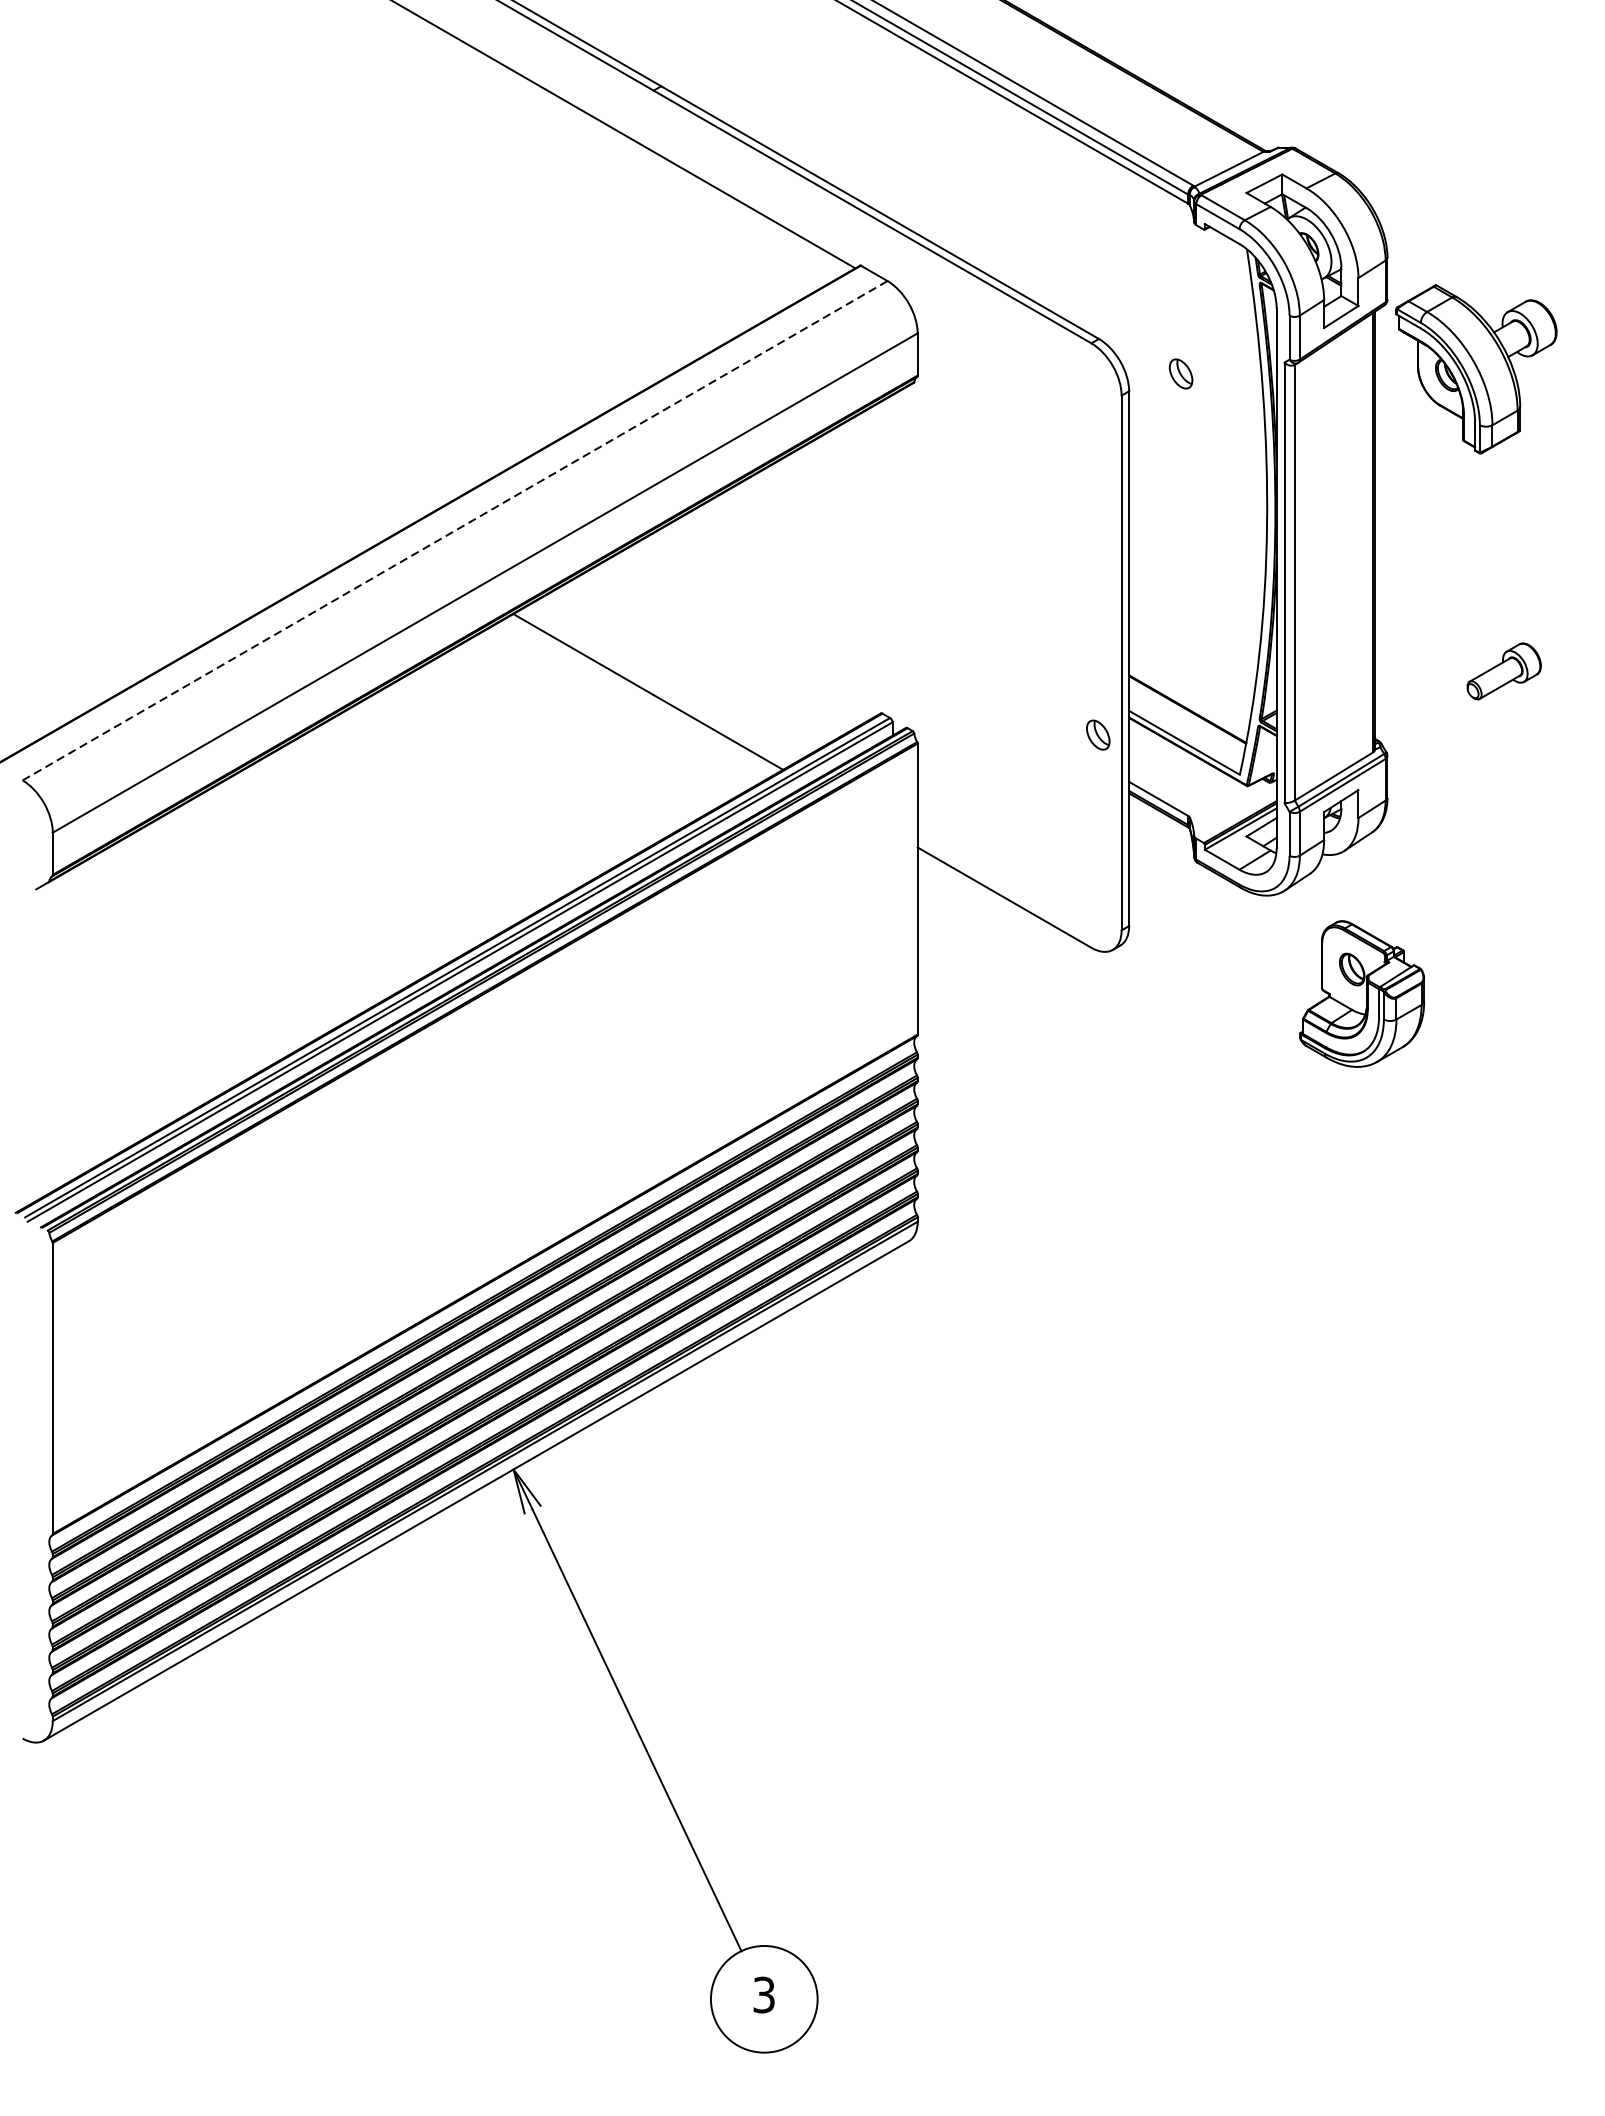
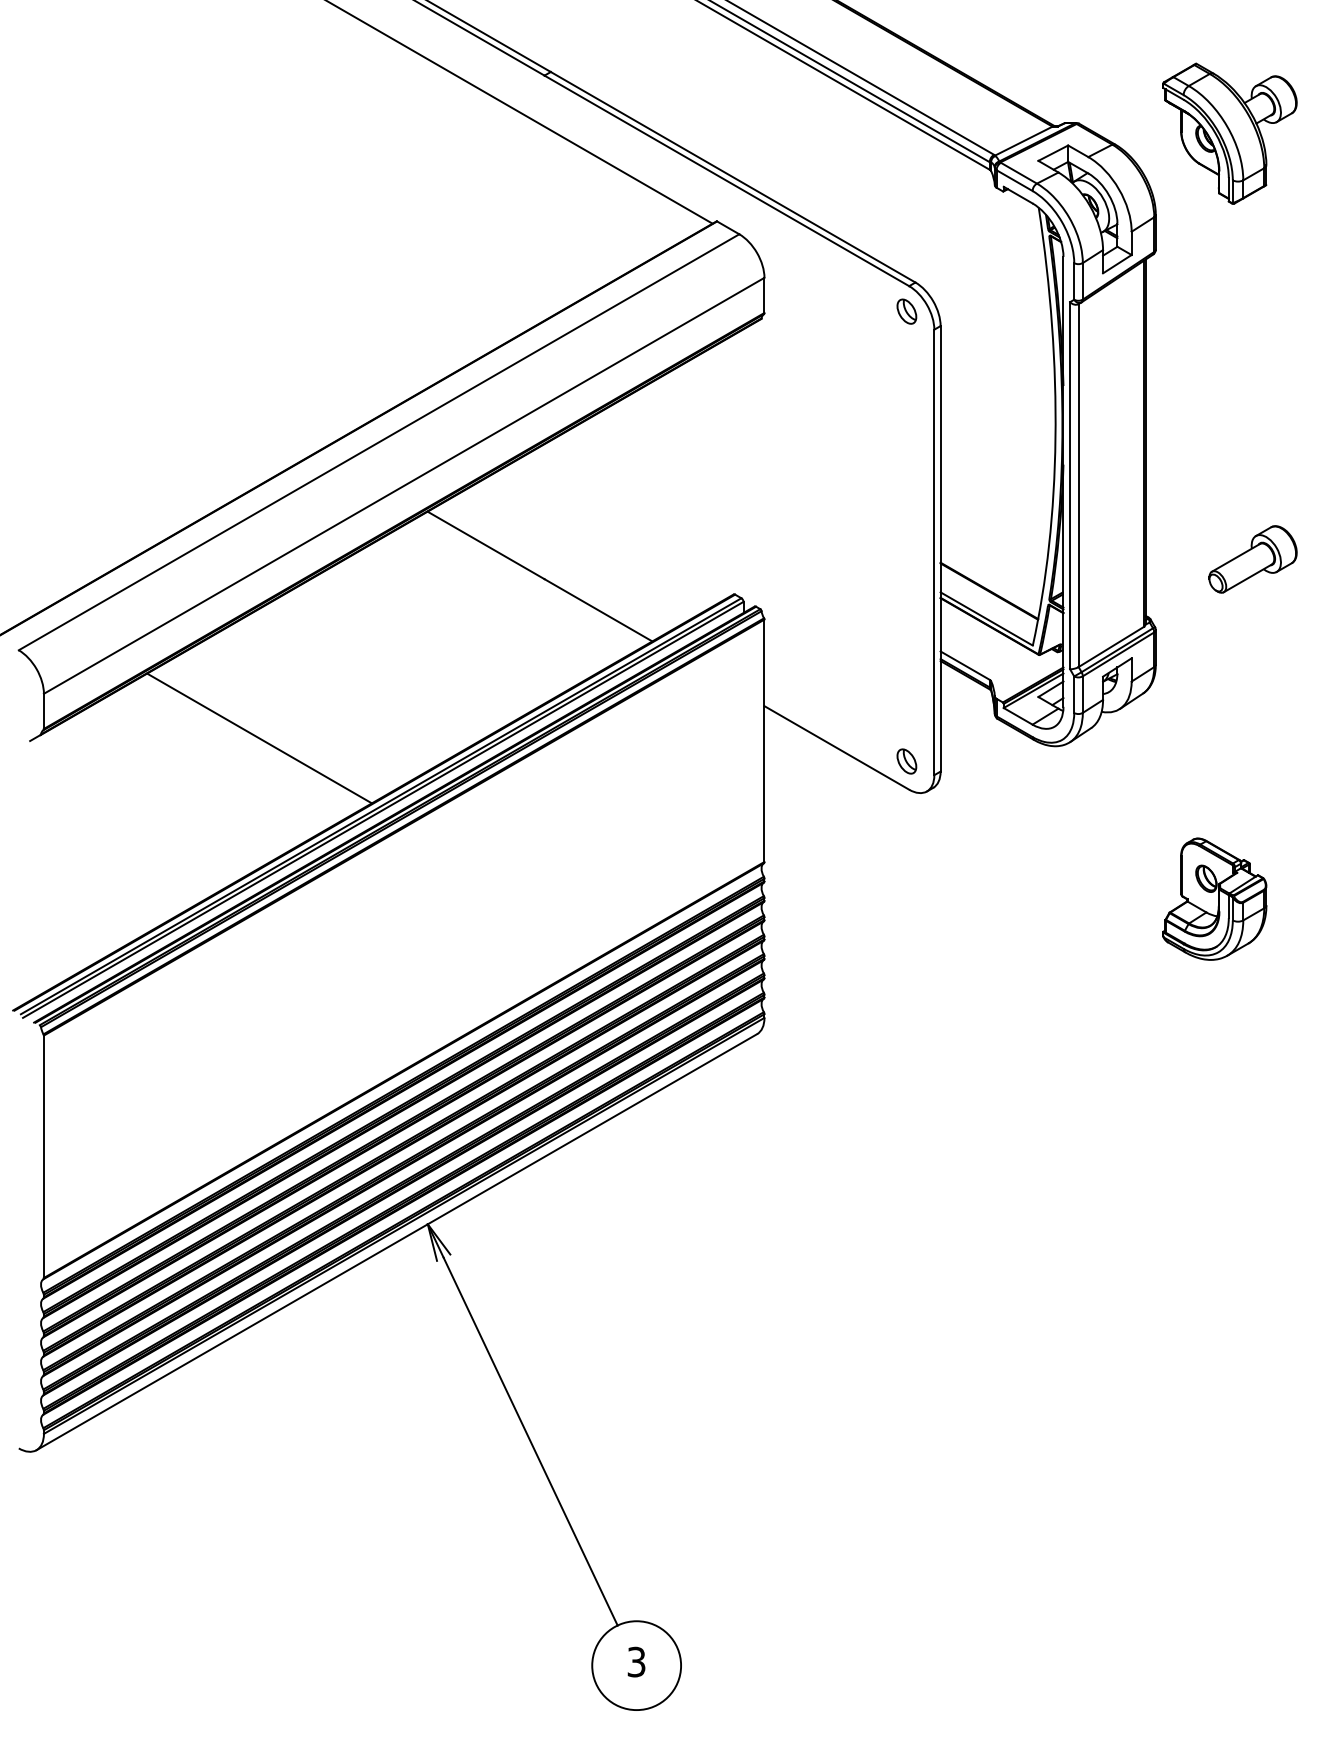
part: (1475, 368) -> (1229, 133), moved
part: (1180, 373) -> (906, 311), moved
line: (455, 531) -> (379, 442), dashed -> solid
part: (1503, 671) -> (1252, 559), size x1.43
part: (1097, 735) -> (906, 761), moved
line: (311, 886) -> (259, 738), added
part: (1361, 993) -> (1214, 898), moved

